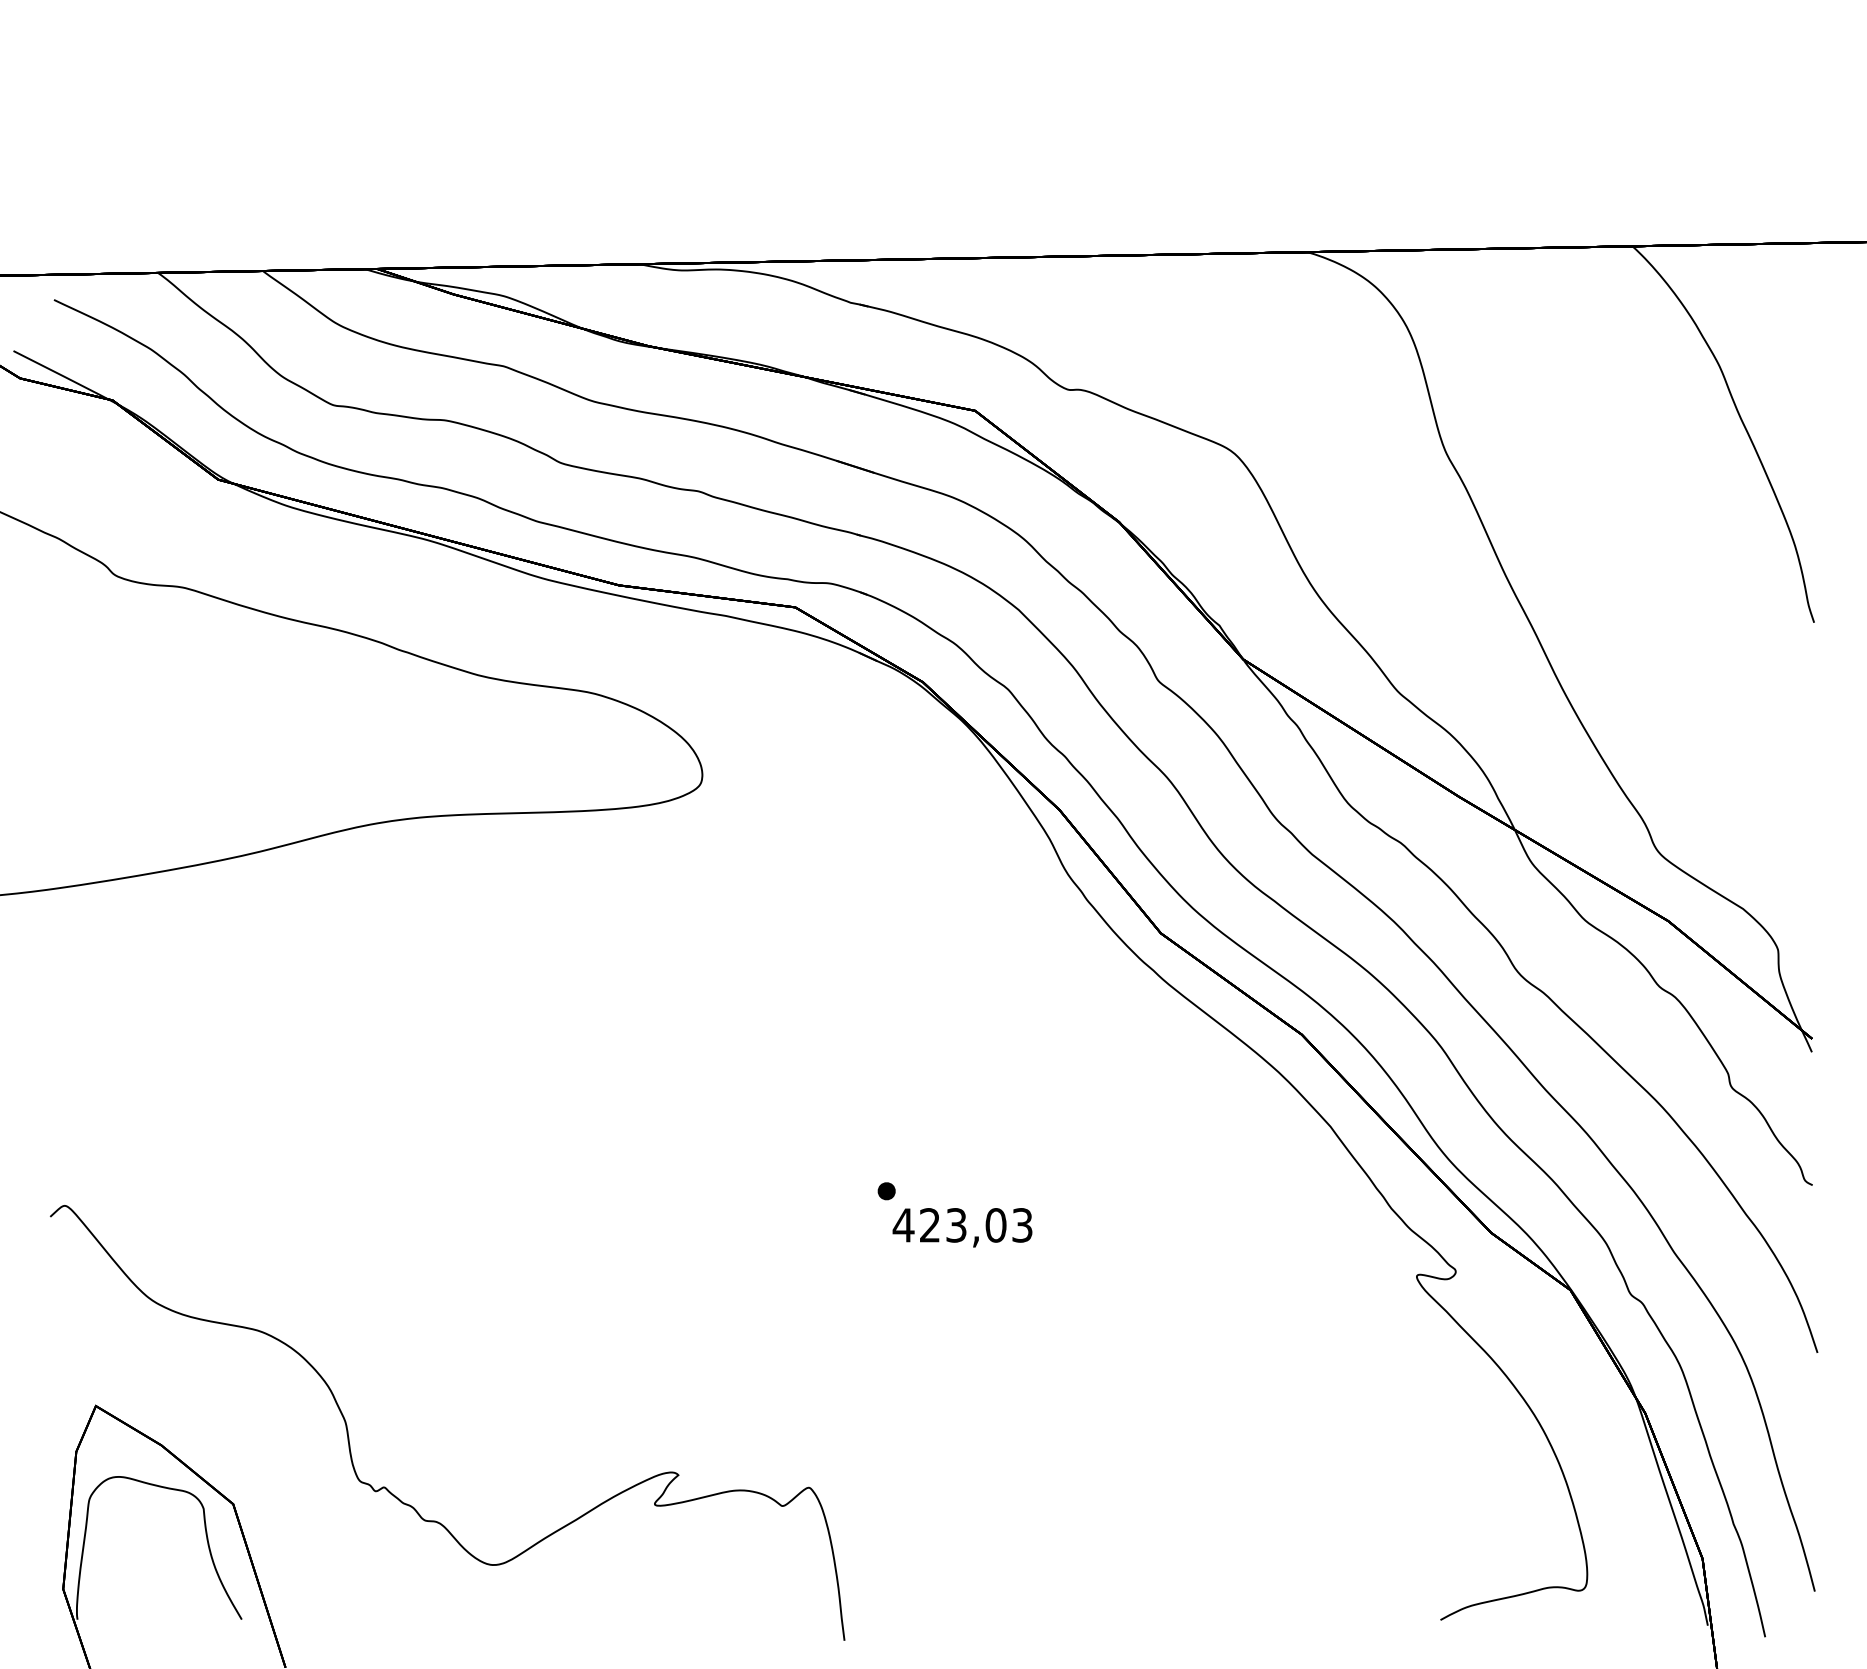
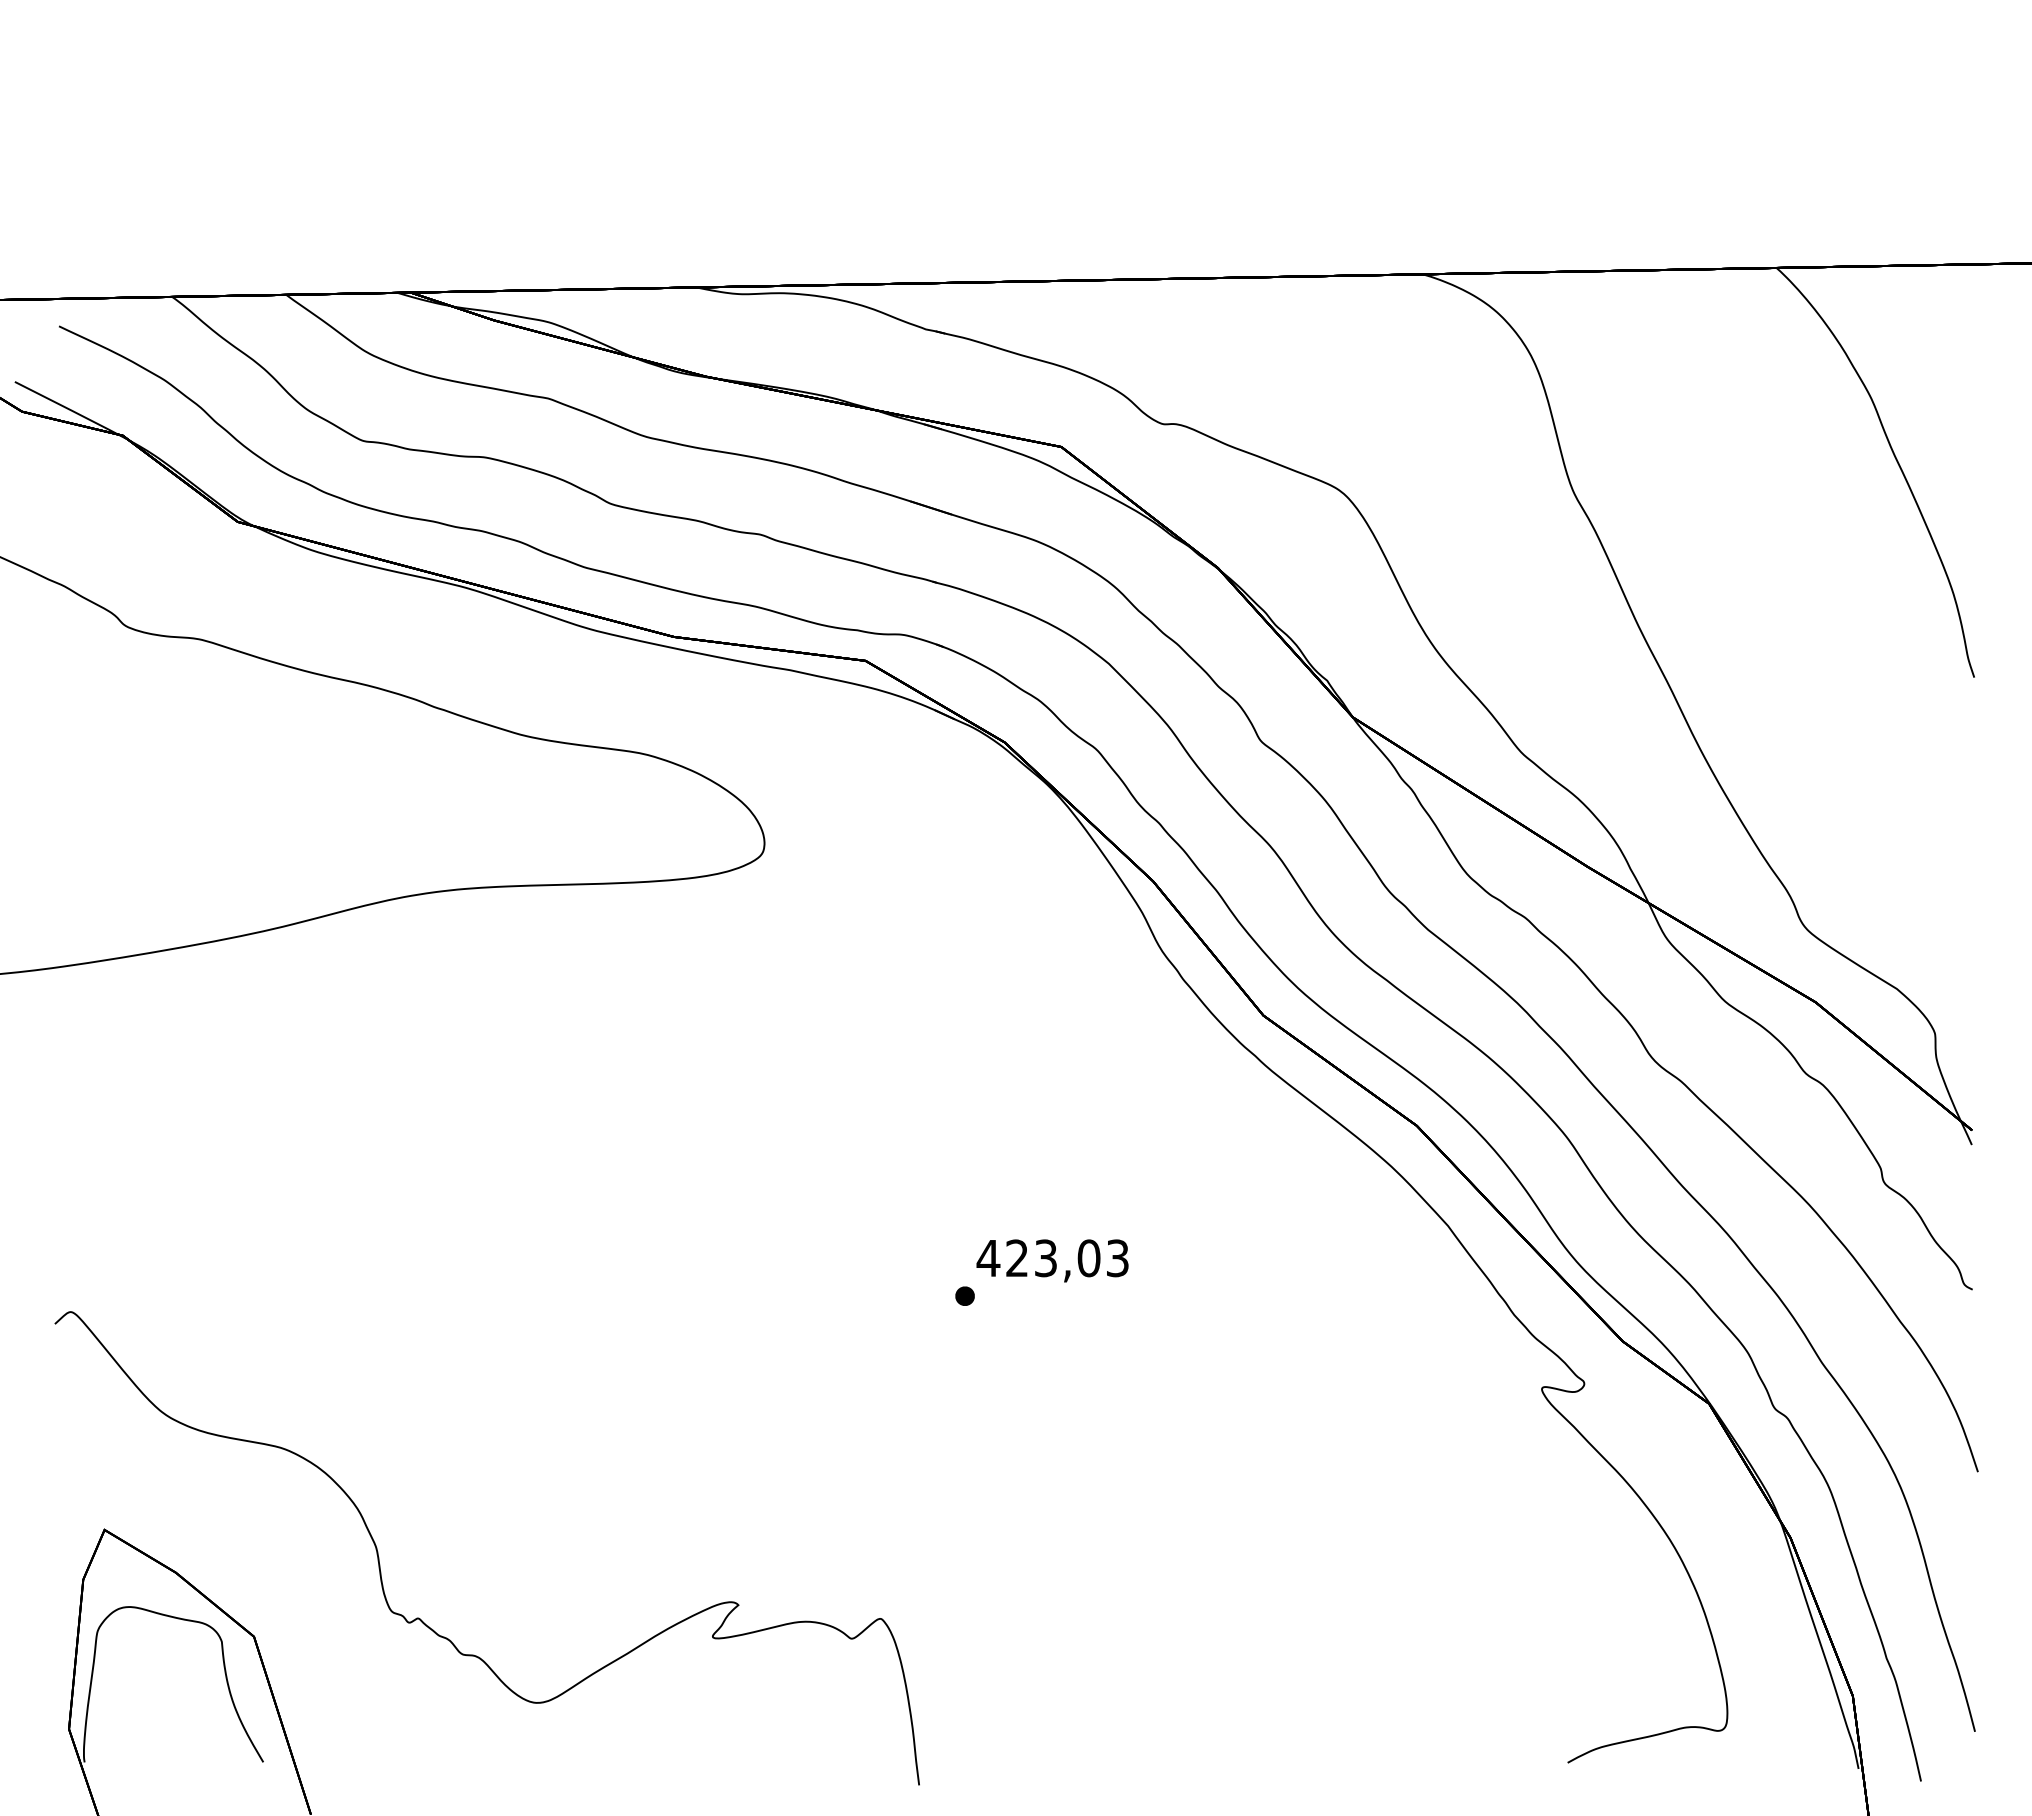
text: (962, 1227) -> (1052, 1260), moved

